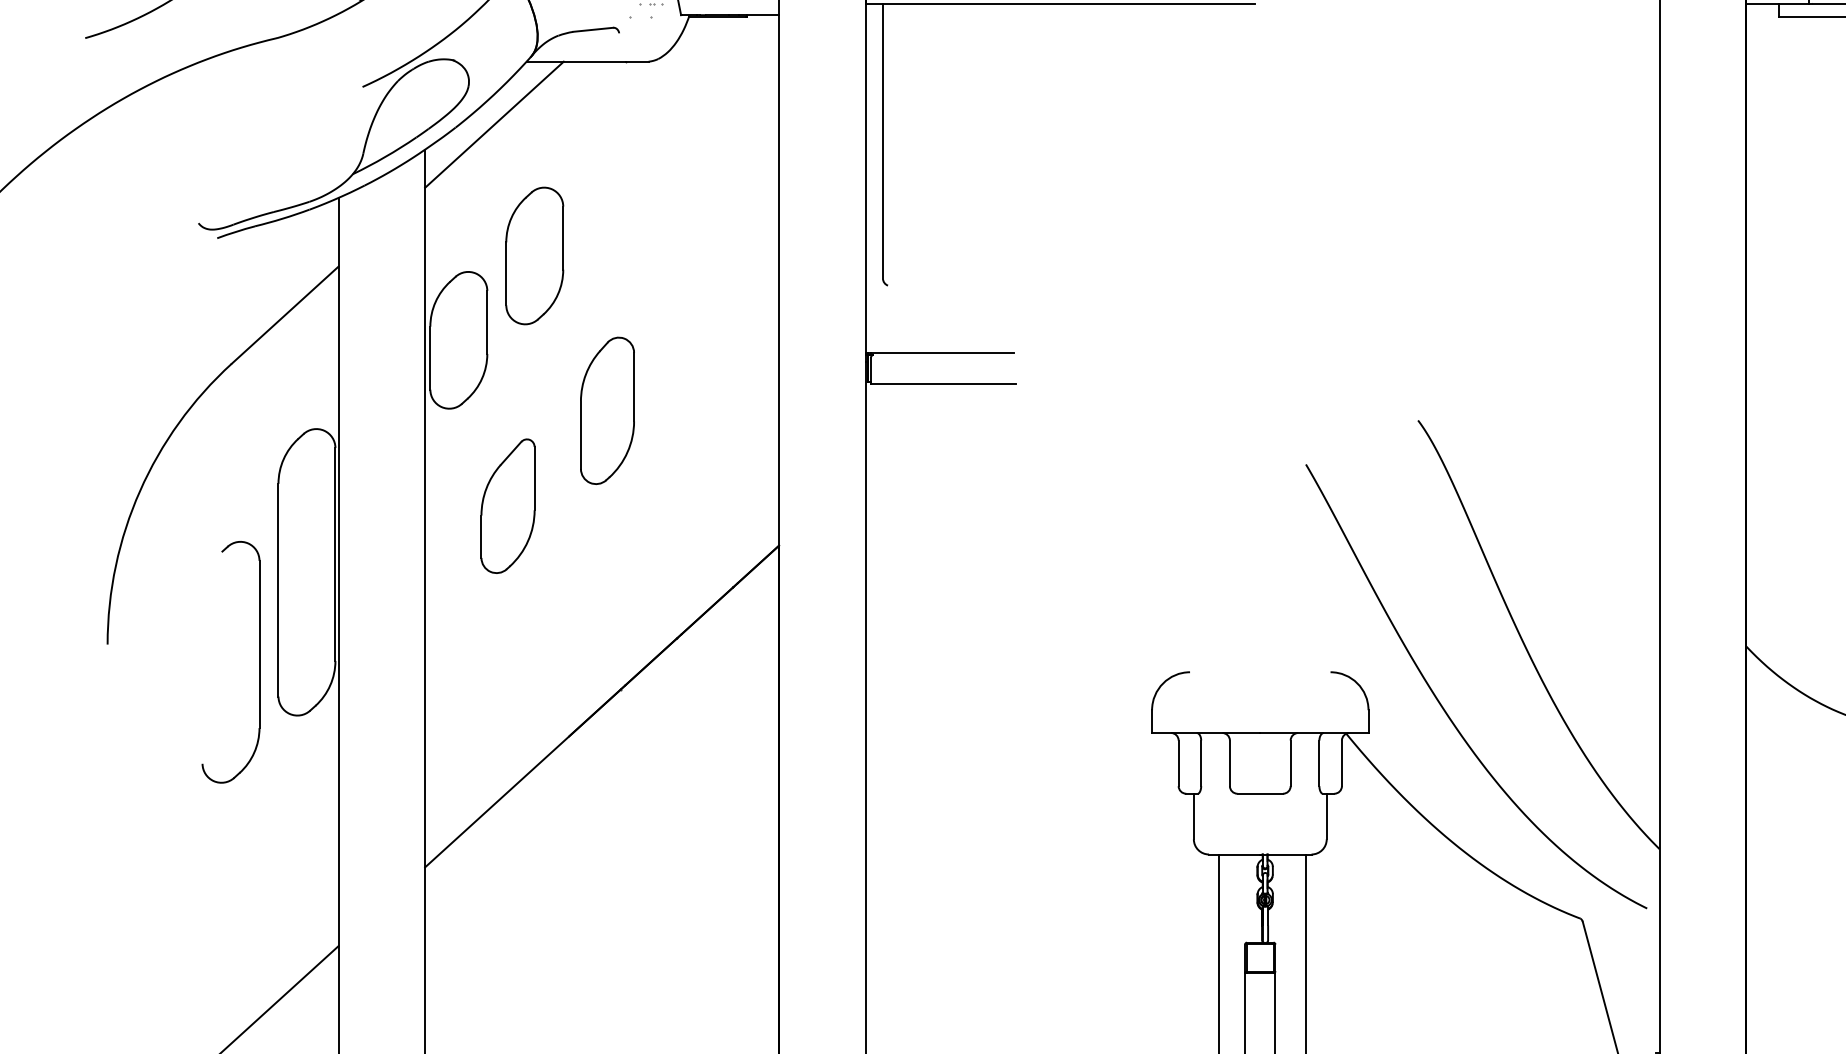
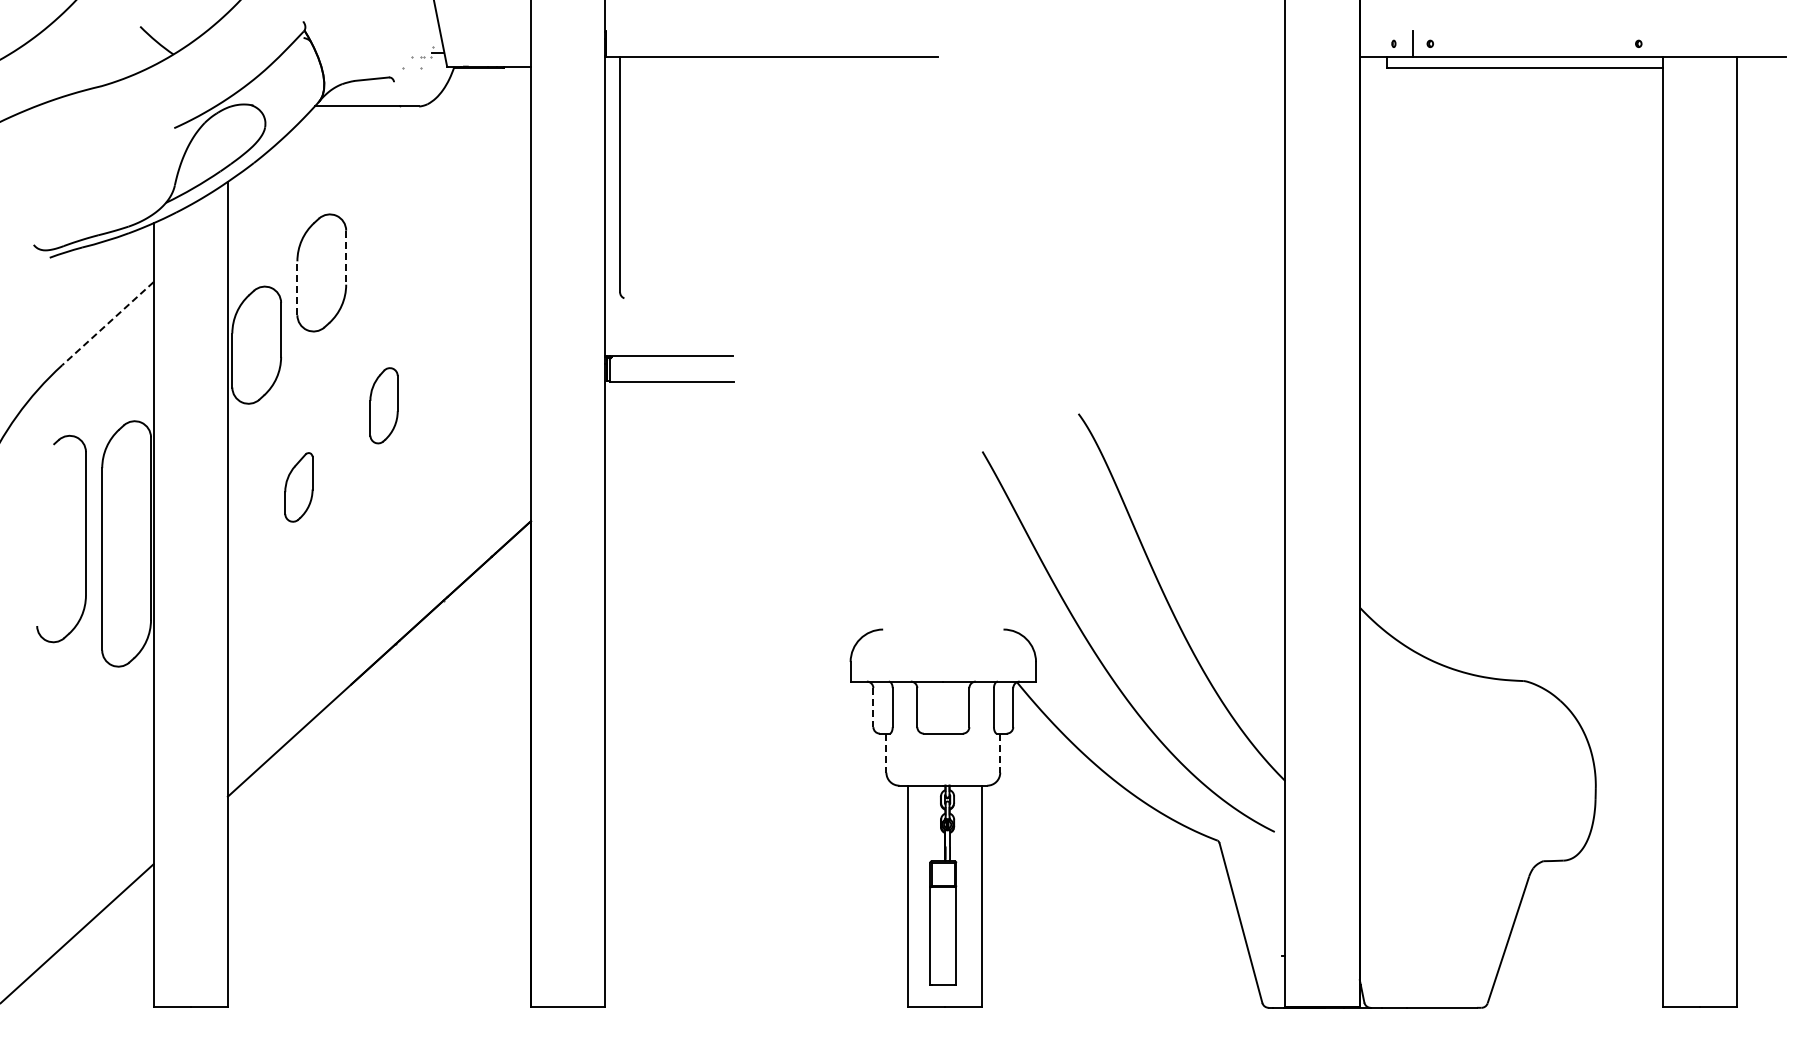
line: (493, 124) -> (286, 160), removed
line: (563, 237) -> (346, 257), solid -> dashed
line: (506, 274) -> (297, 288), solid -> dashed
line: (284, 314) -> (107, 323), solid -> dashed
part: (606, 410) -> (383, 405), size x0.6
part: (507, 506) -> (298, 487), size x0.6
part: (258, 661) -> (85, 538), moved
line: (1178, 763) -> (873, 707), solid -> dashed
line: (1193, 816) -> (886, 753), solid -> dashed
line: (1327, 816) -> (1000, 753), solid -> dashed

